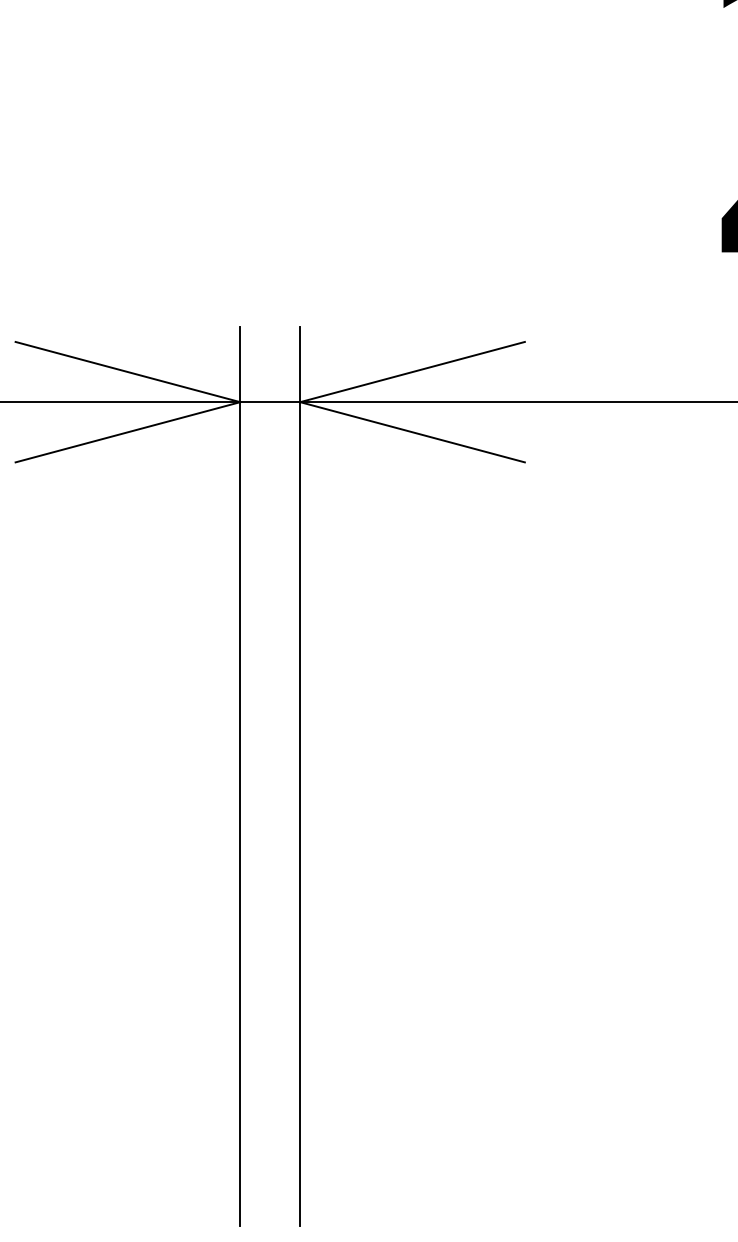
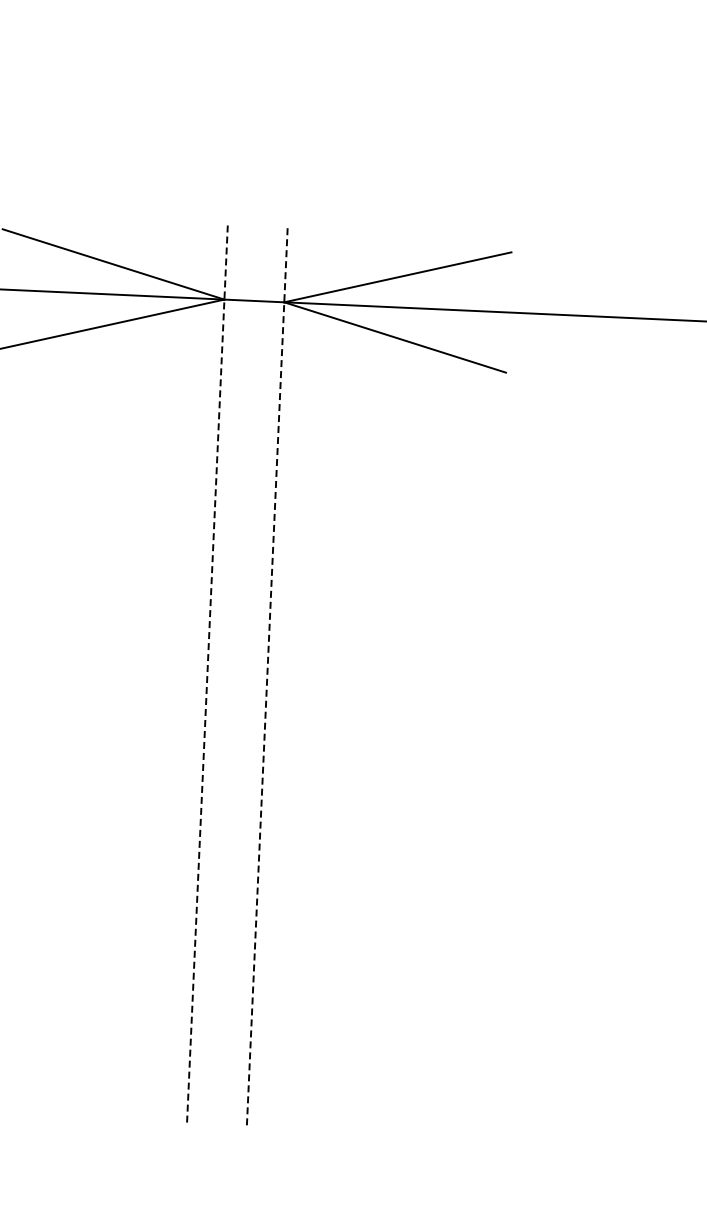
line: (240, 776) -> (207, 673), solid -> dashed
line: (300, 776) -> (267, 676), solid -> dashed

